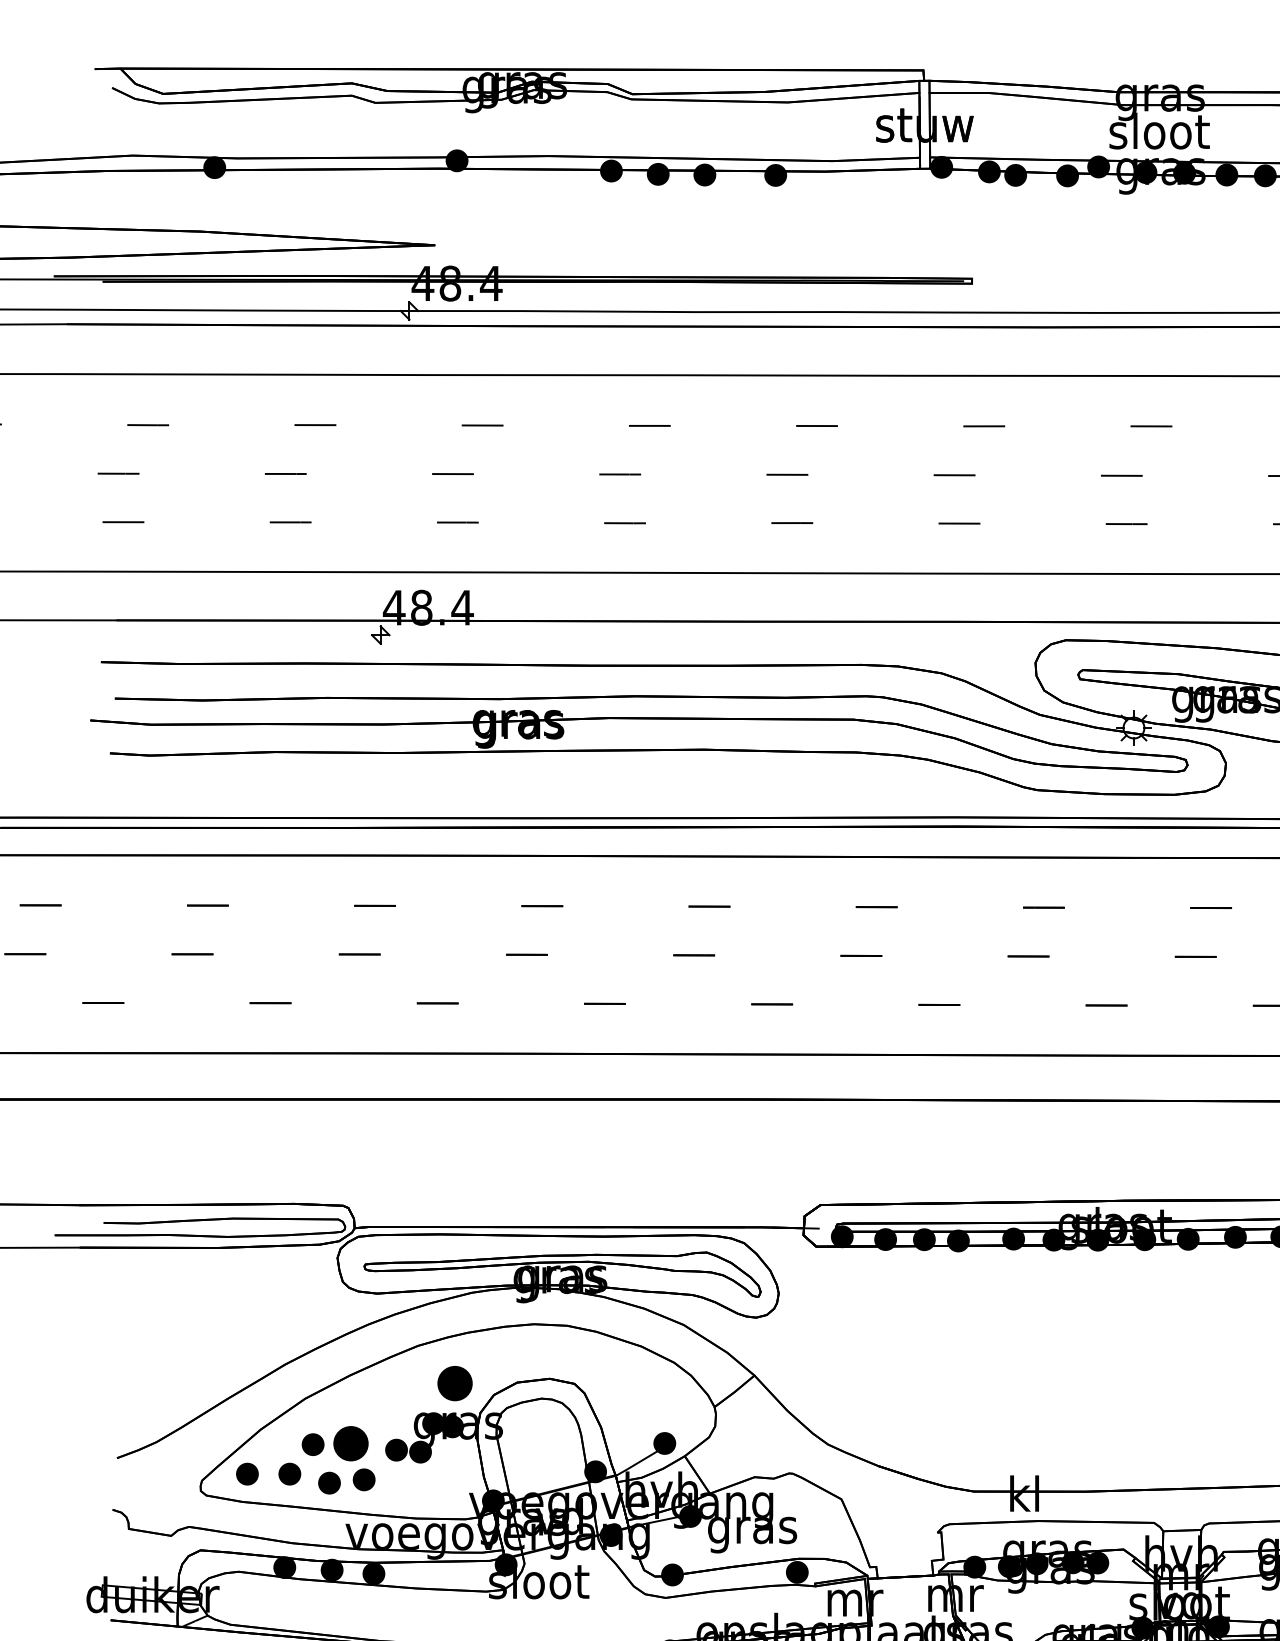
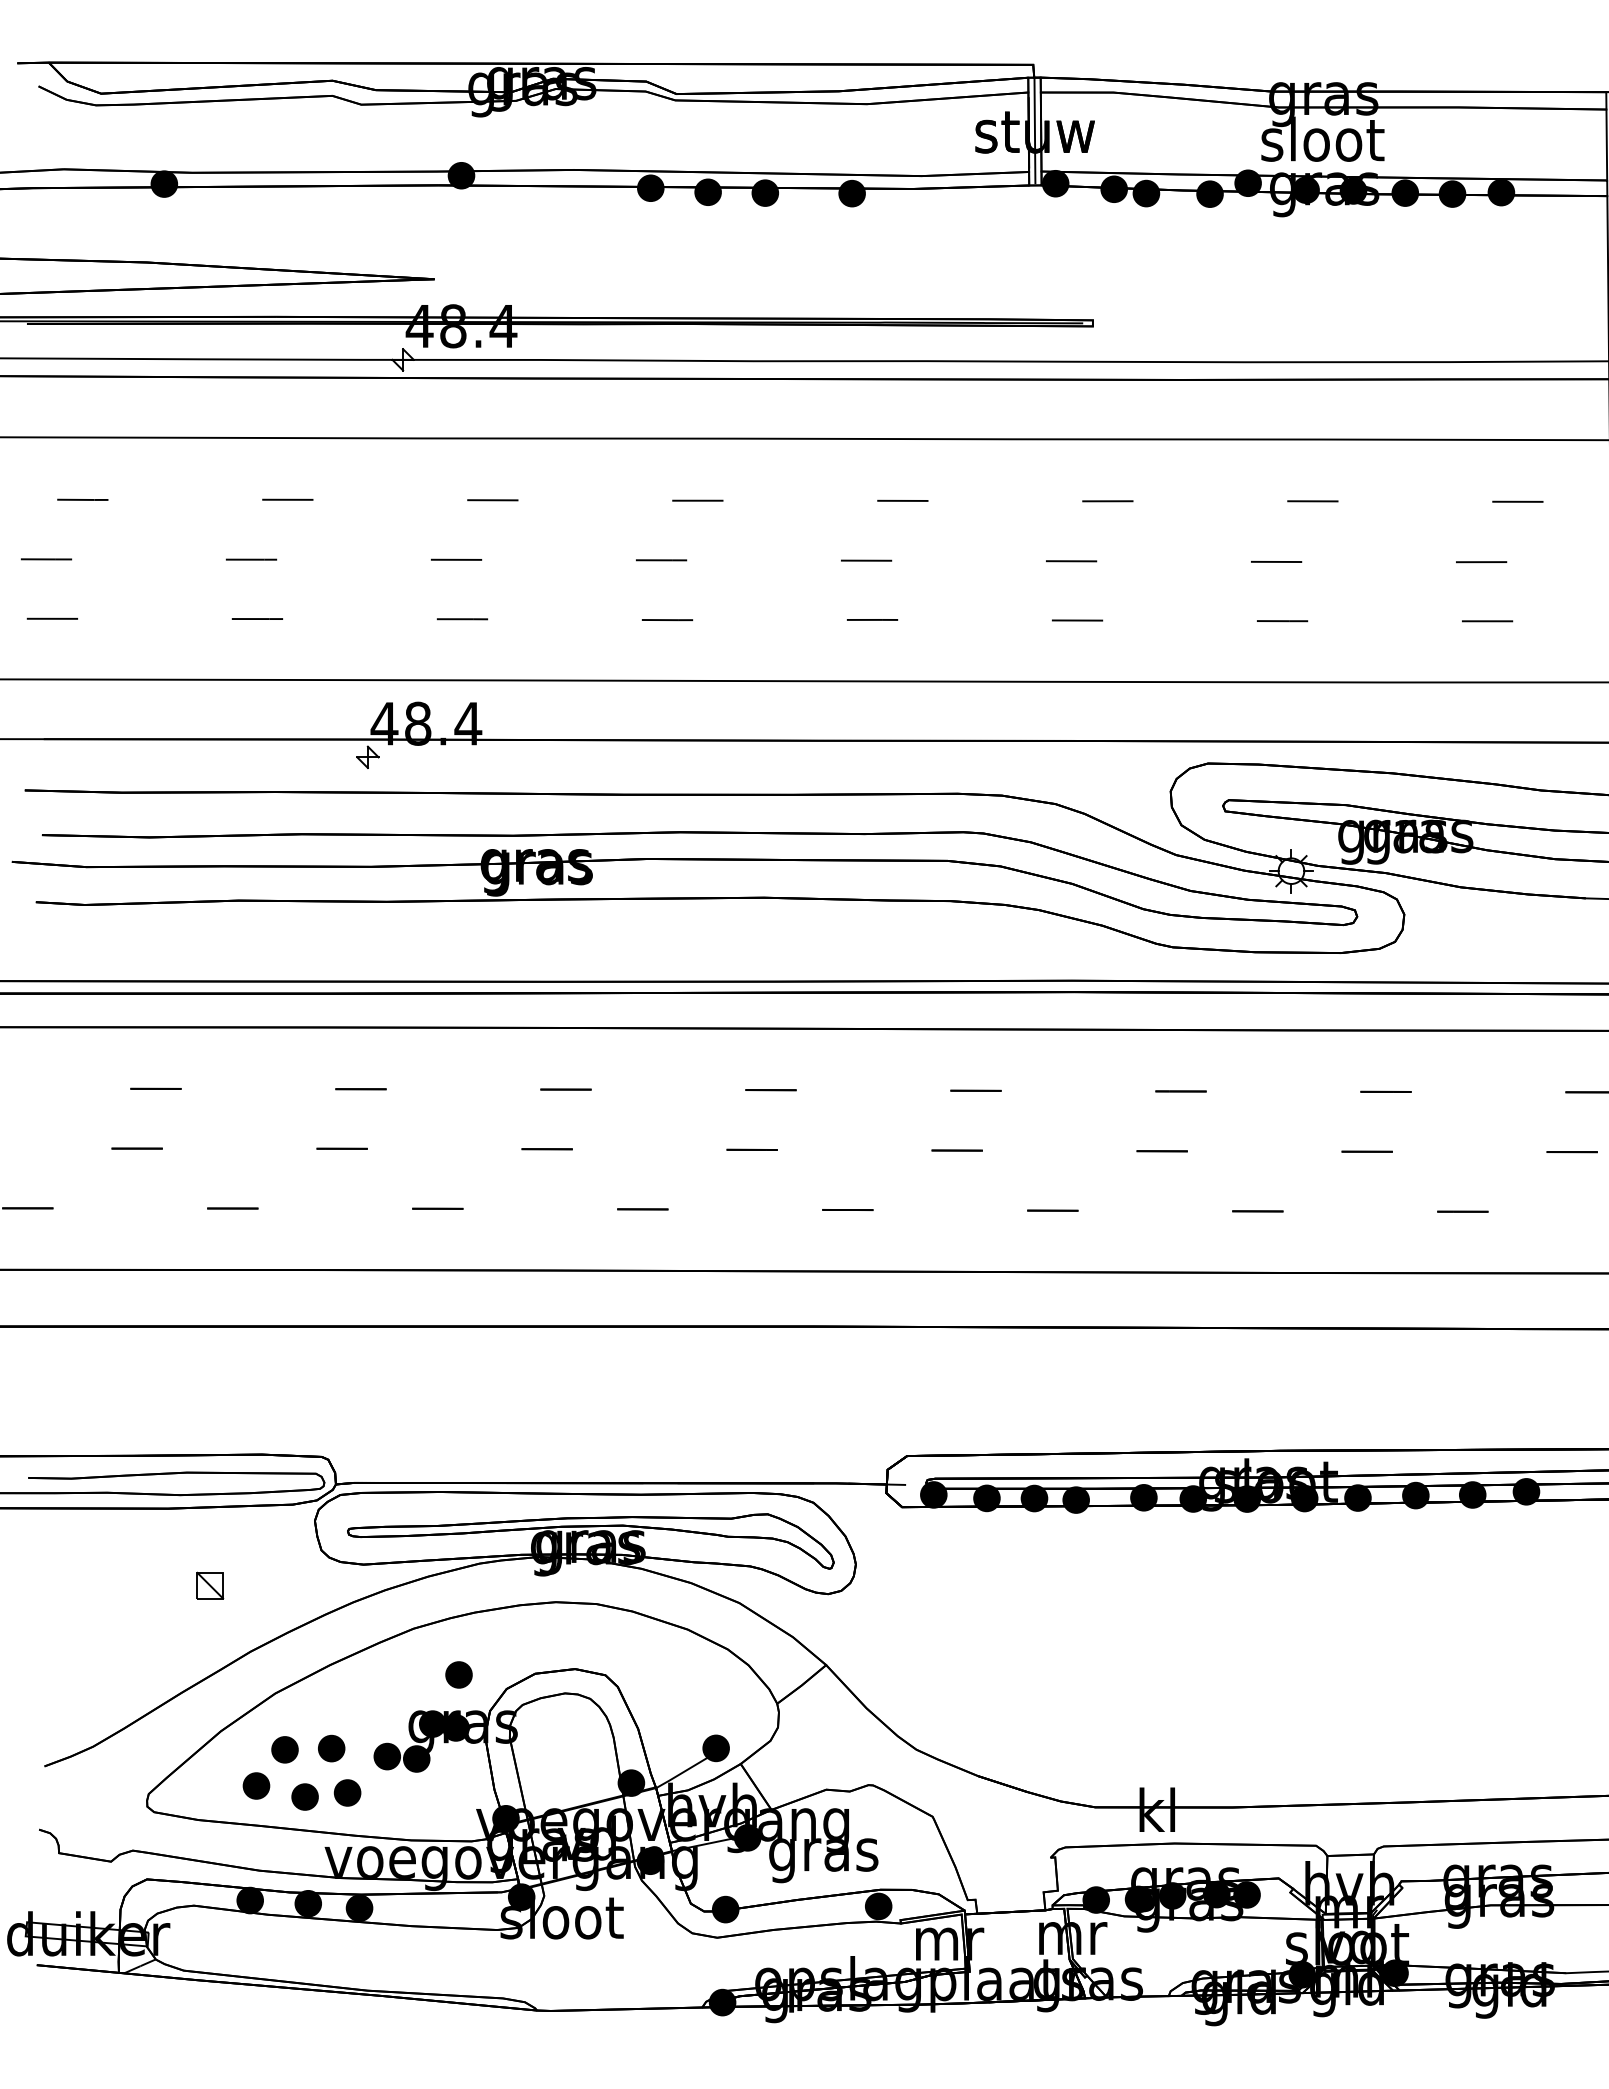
line: (924, 124) -> (1034, 131), added
part: (252, 1310) -> (210, 1585), added
part: (454, 1383) -> (458, 1674), size x0.62
part: (351, 1443) -> (331, 1748), size x0.62
part: (247, 1473) -> (204, 1785), removed

